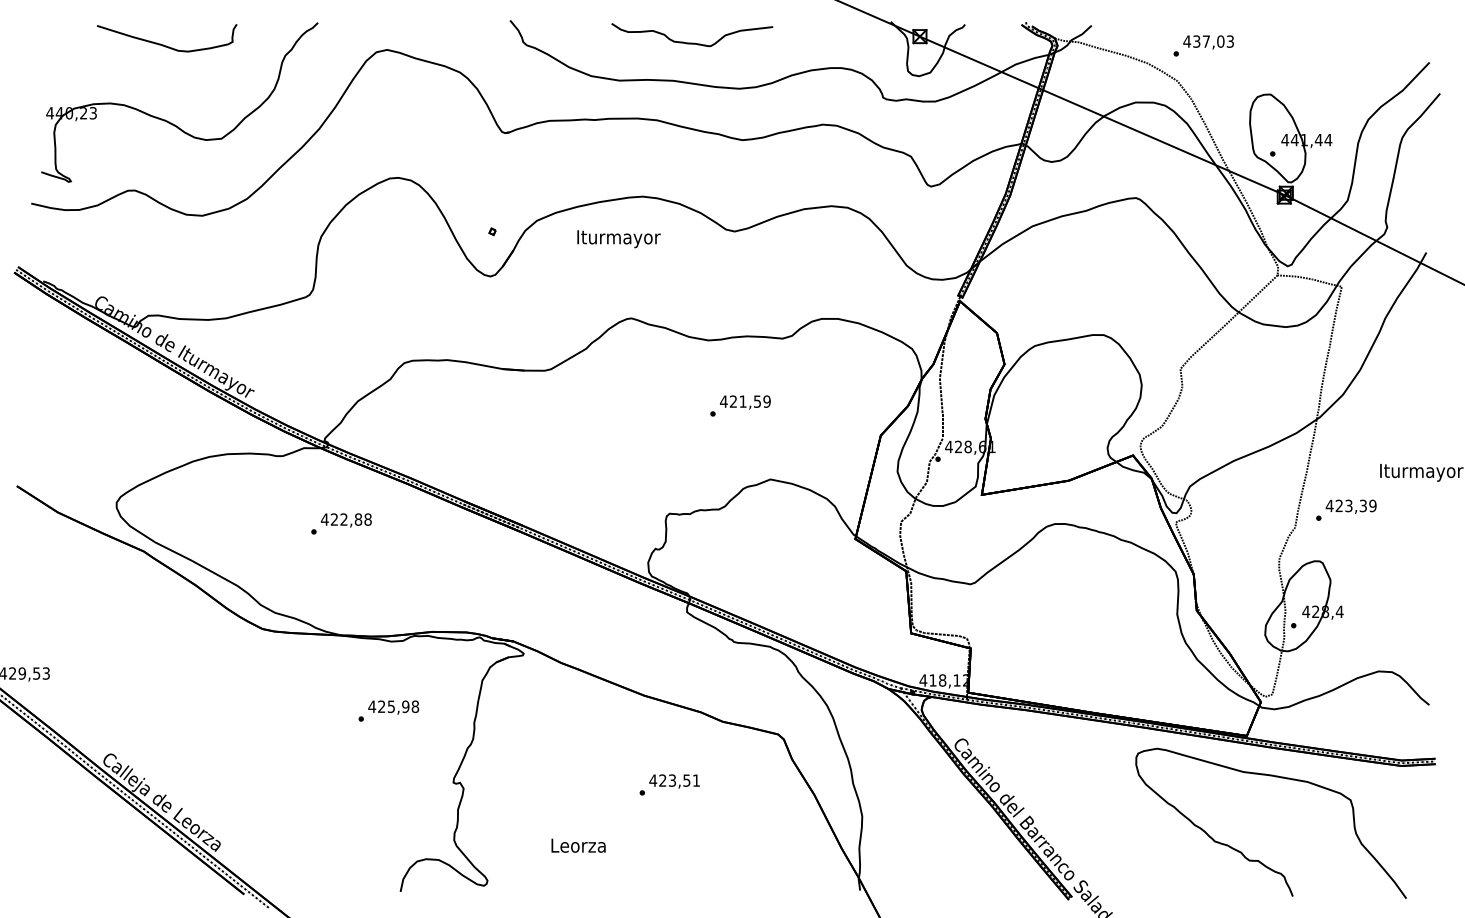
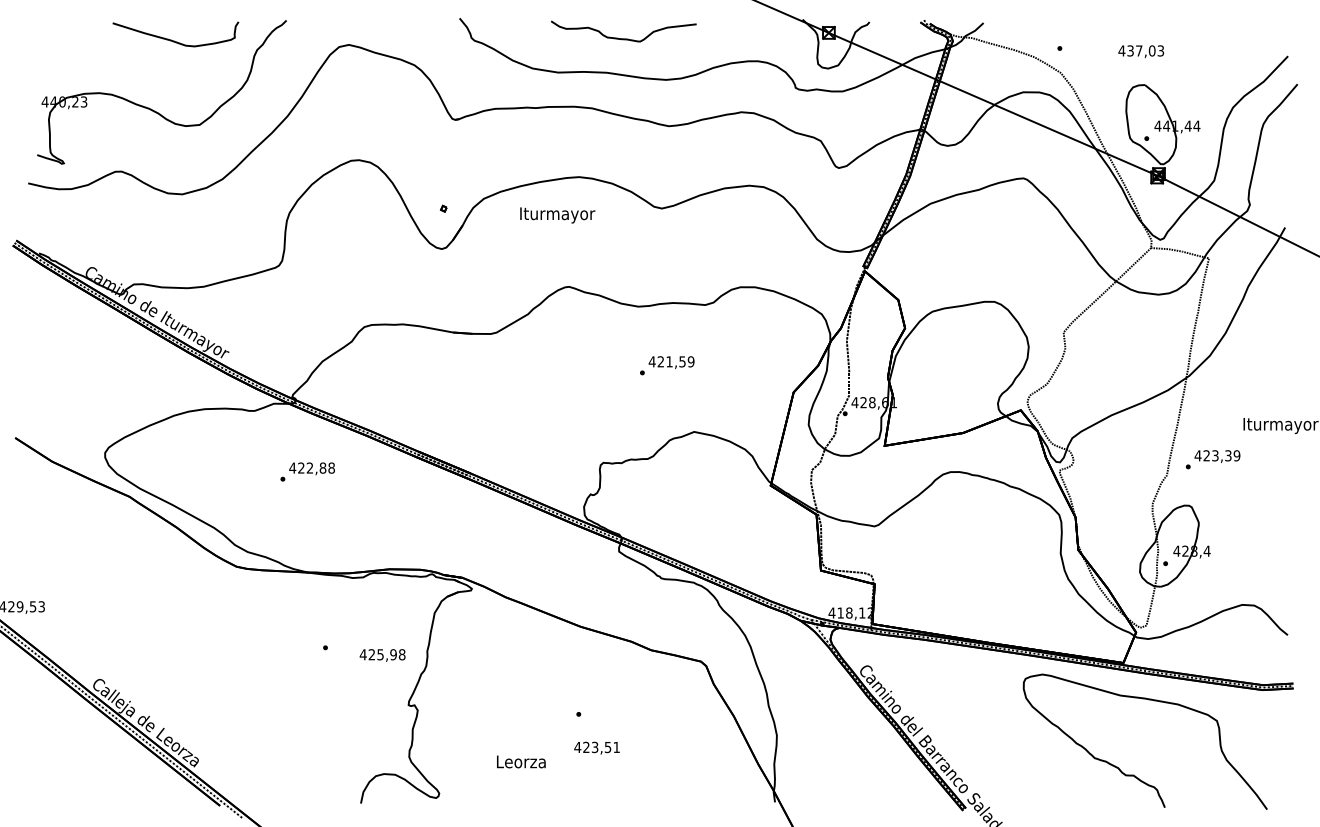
text: (1208, 42) -> (1141, 51), moved
curve: (166, 45) -> (175, 40), moved
text: (393, 707) -> (382, 655), moved
text: (674, 781) -> (596, 748), moved

